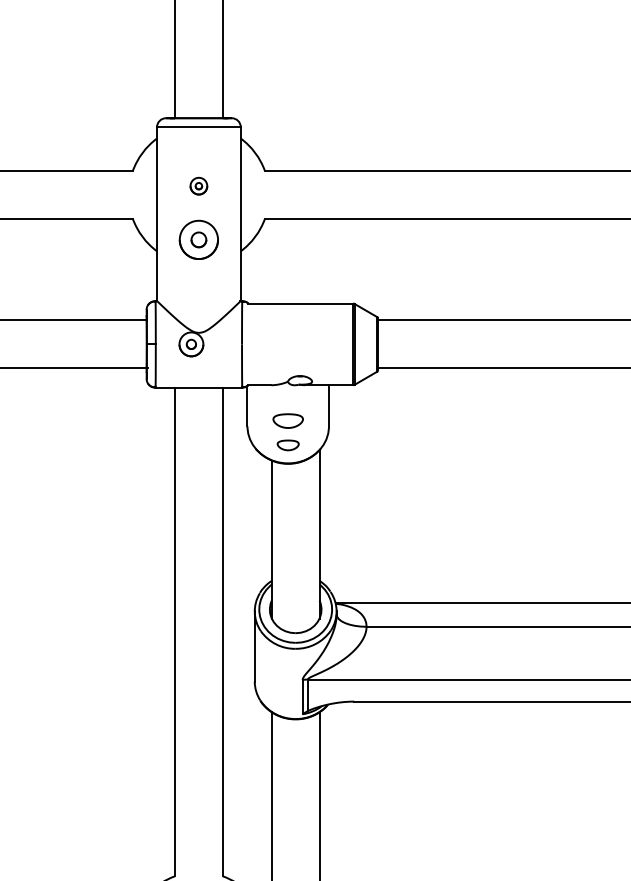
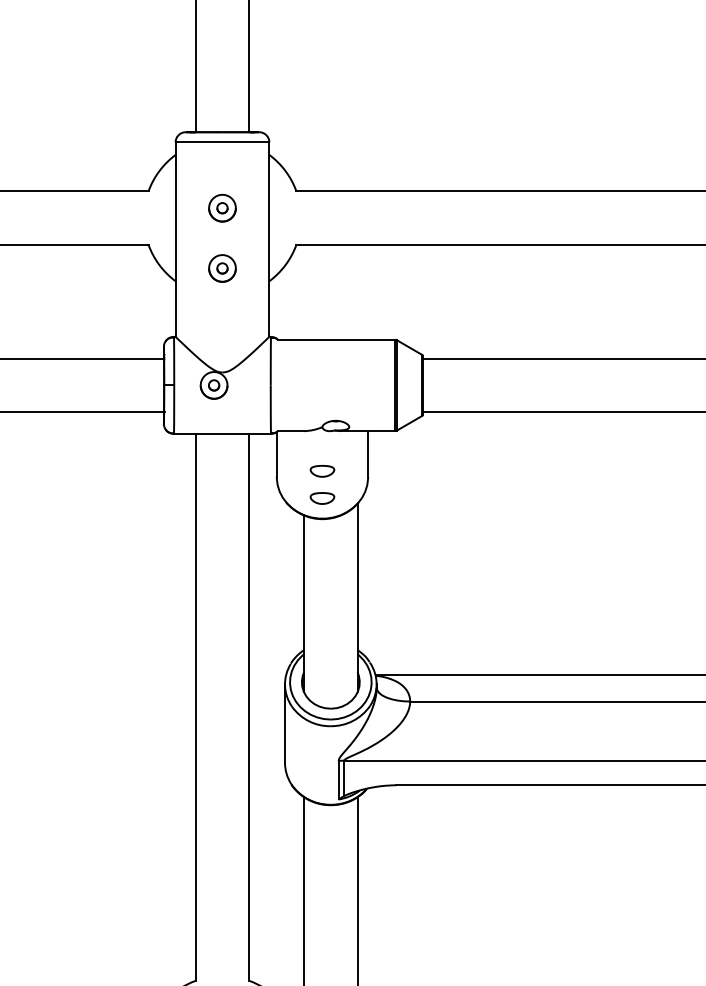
part: (198, 186) -> (222, 208), size x1.43
part: (198, 239) -> (222, 268), size x0.62
part: (288, 421) -> (322, 471), size x0.71

